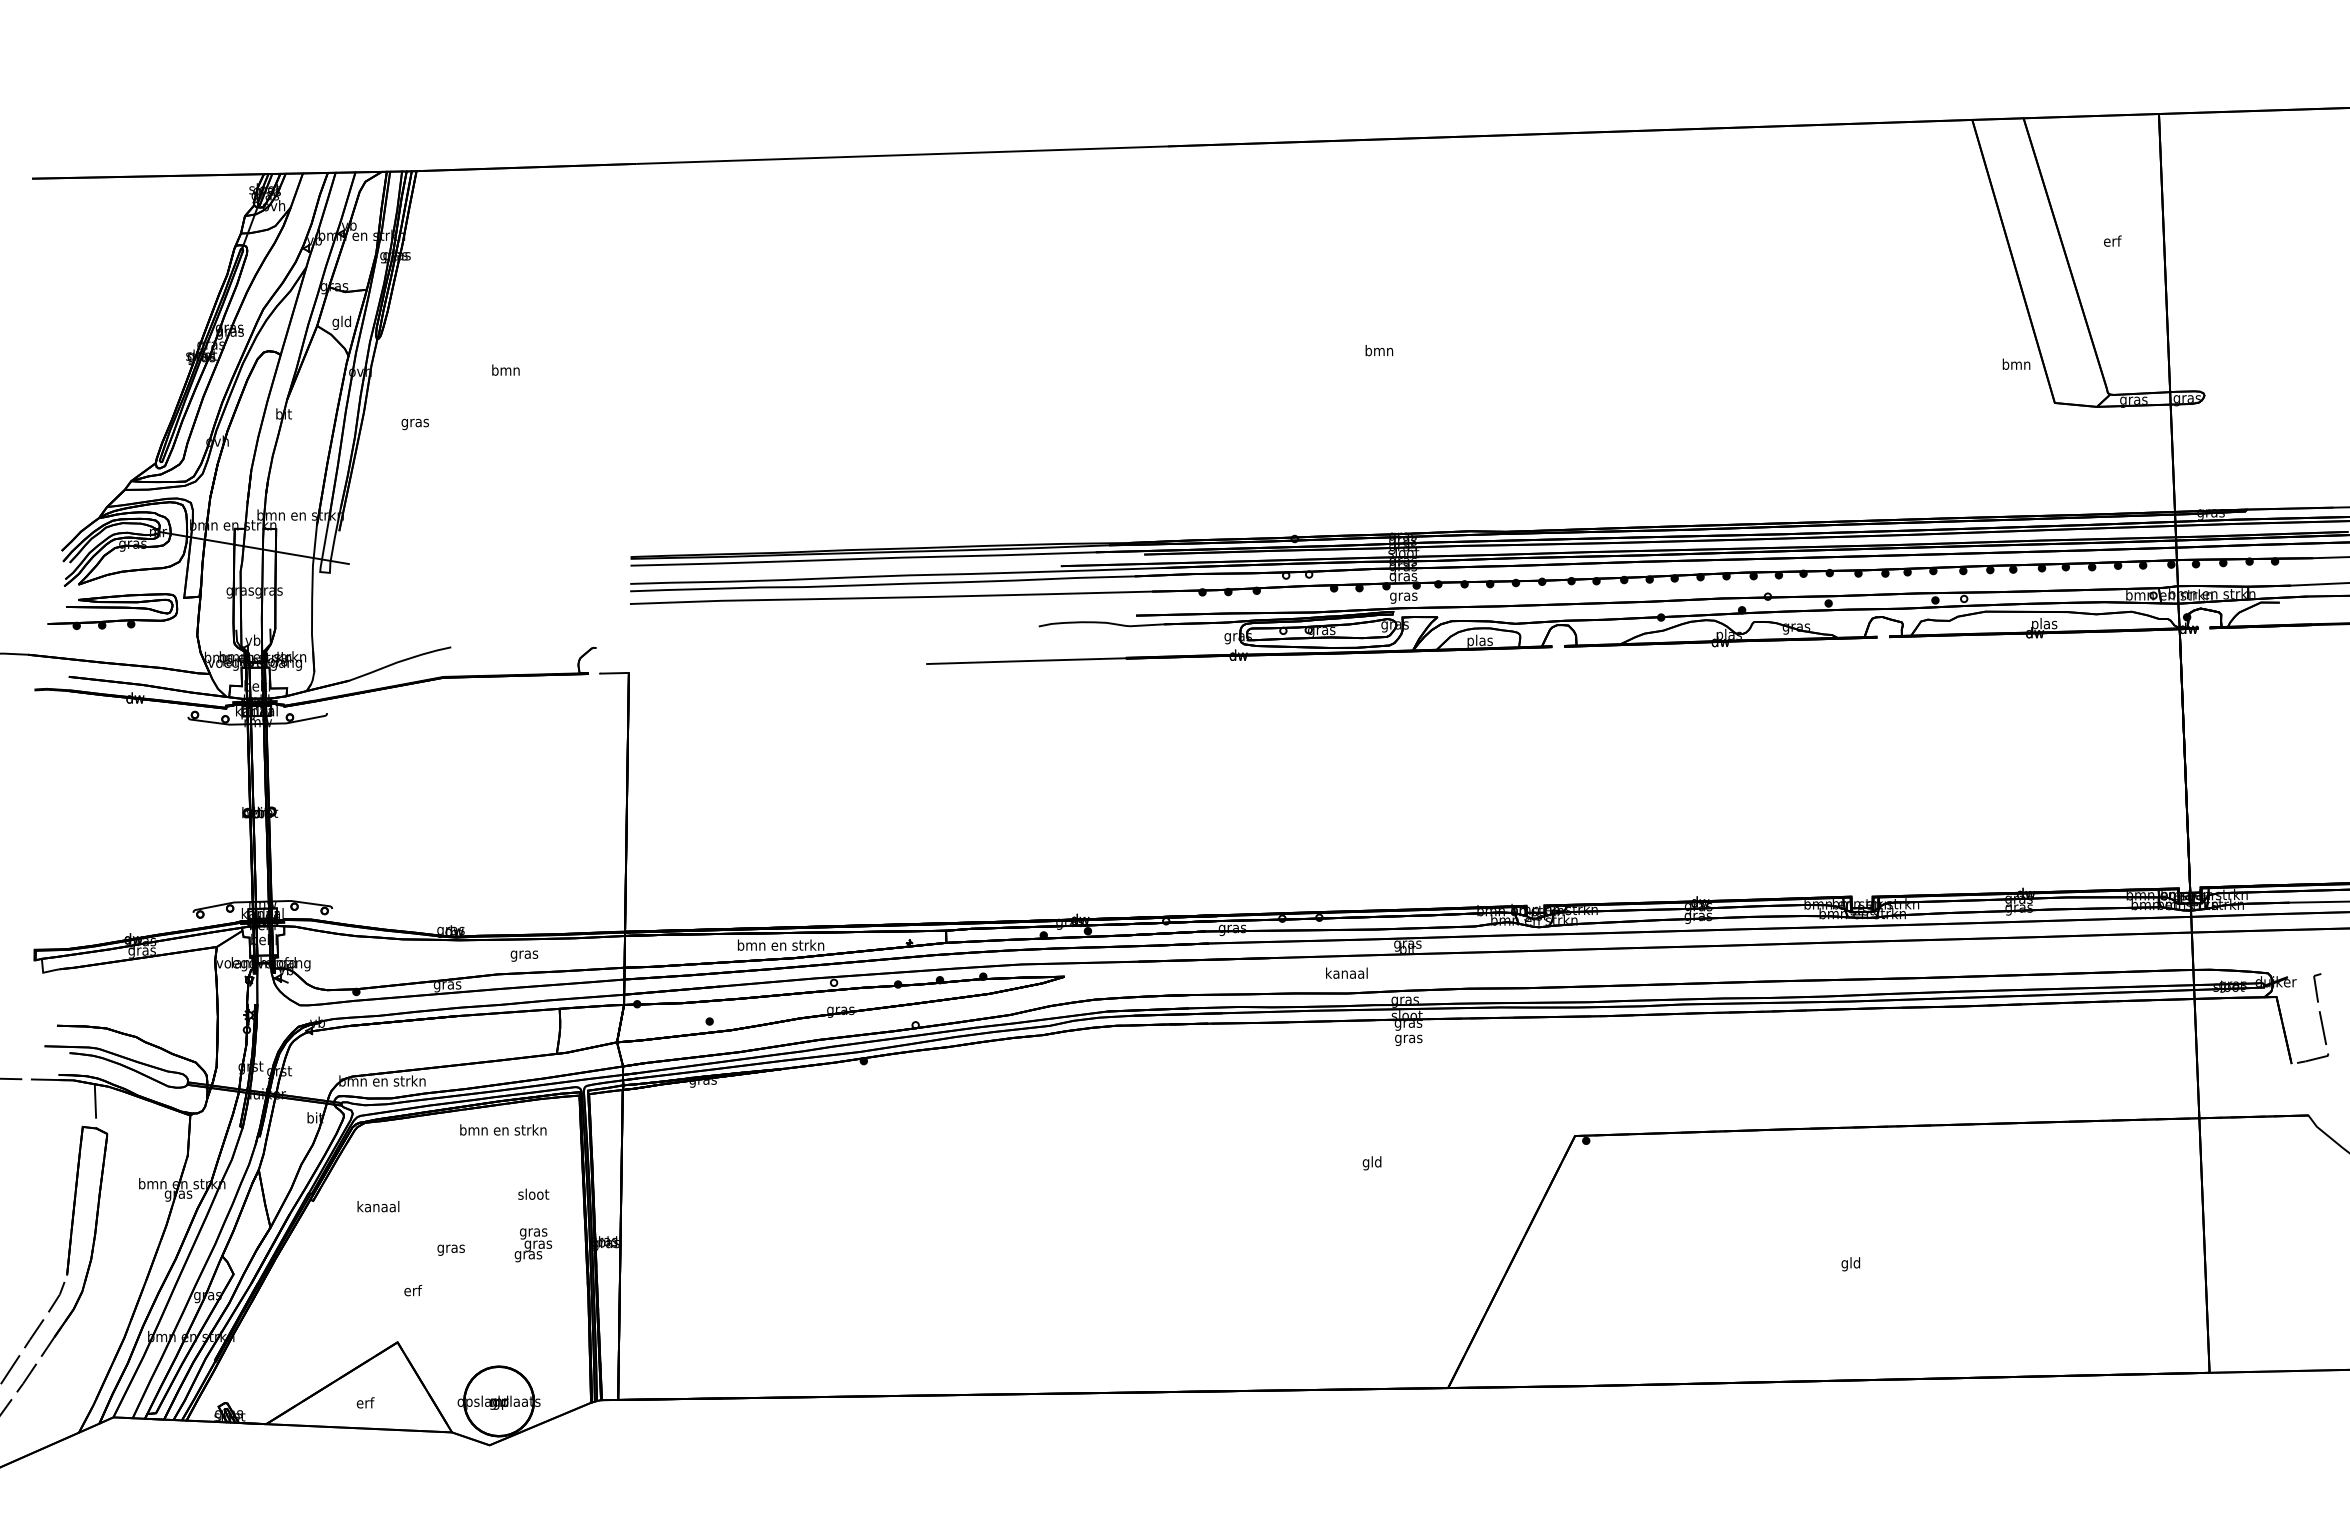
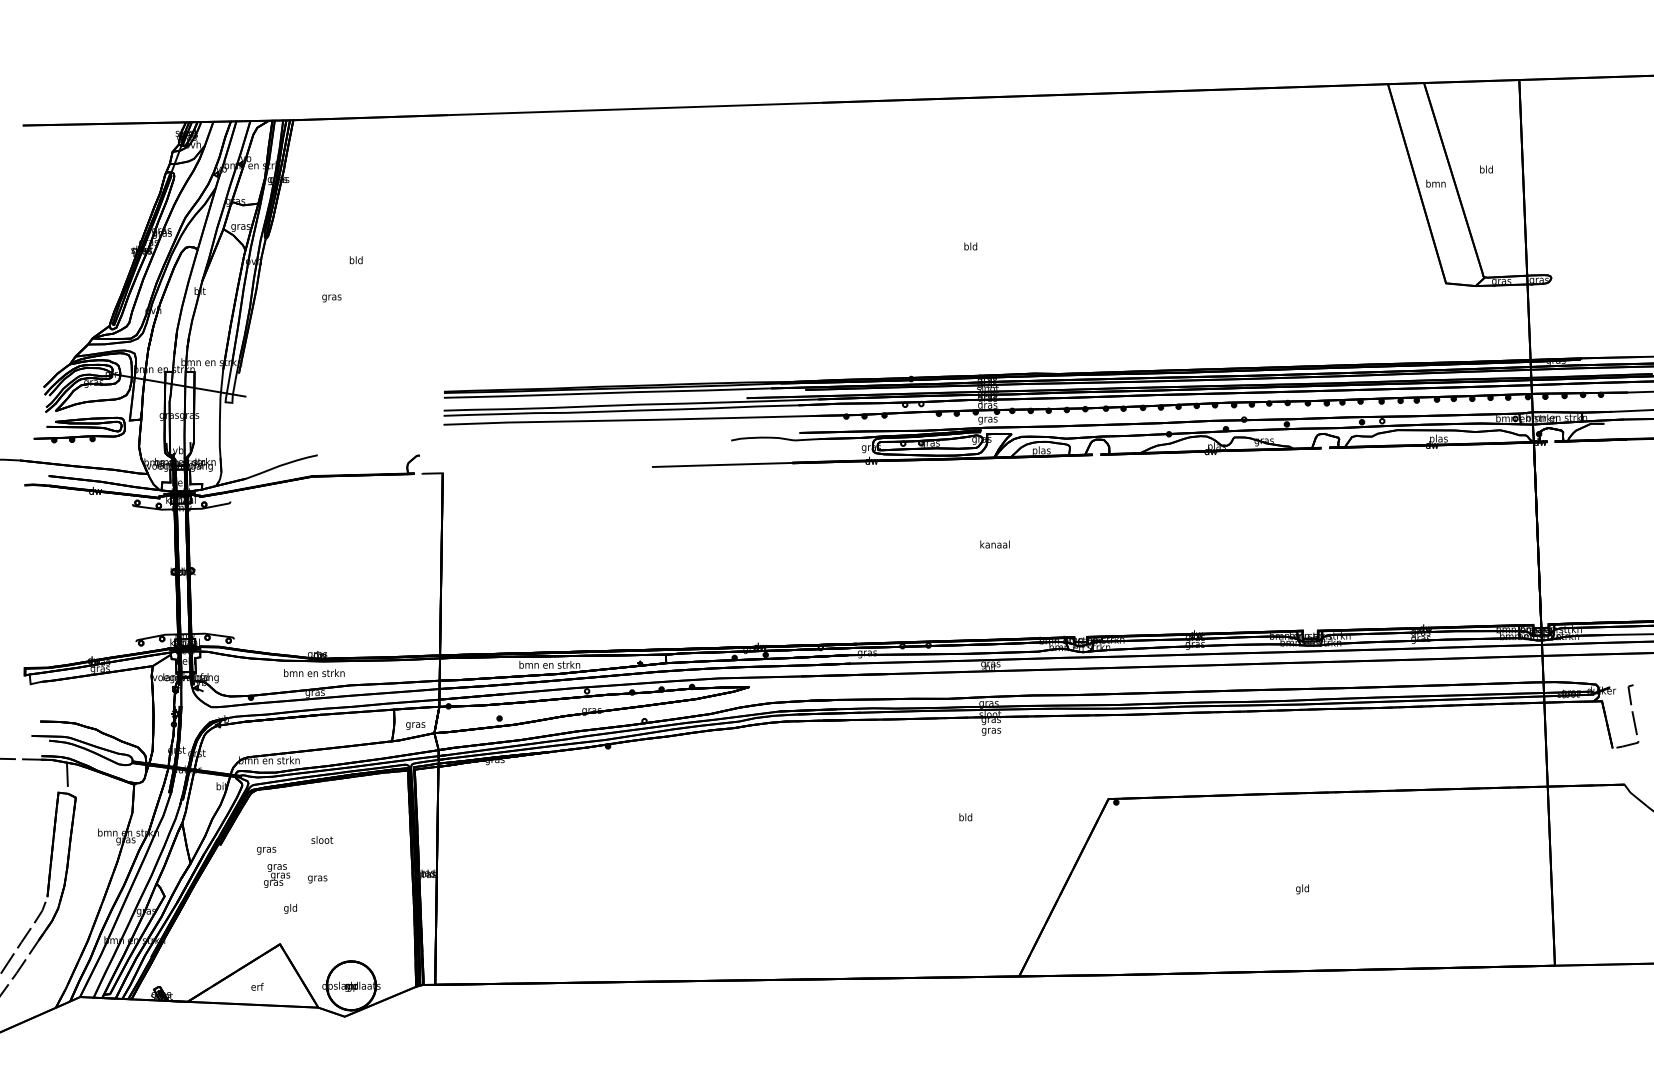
text: (2112, 240) -> (1486, 169), erf -> bld
text: (341, 322) -> (240, 226), gld -> gras
text: (1379, 350) -> (970, 246), bmn -> bld
text: (2016, 363) -> (1435, 183), moved
text: (505, 369) -> (355, 259), bmn -> bld
text: (414, 424) -> (331, 298), moved
text: (524, 955) -> (415, 725), moved
text: (1346, 972) -> (994, 544), moved
text: (503, 1129) -> (314, 672), moved
text: (1365, 1163) -> (961, 818), gld -> bld
text: (533, 1193) -> (322, 839), moved
text: (378, 1208) -> (266, 850), kanaal -> gras
text: (533, 1245) -> (277, 876), moved
text: (412, 1292) -> (290, 909), erf -> gld

